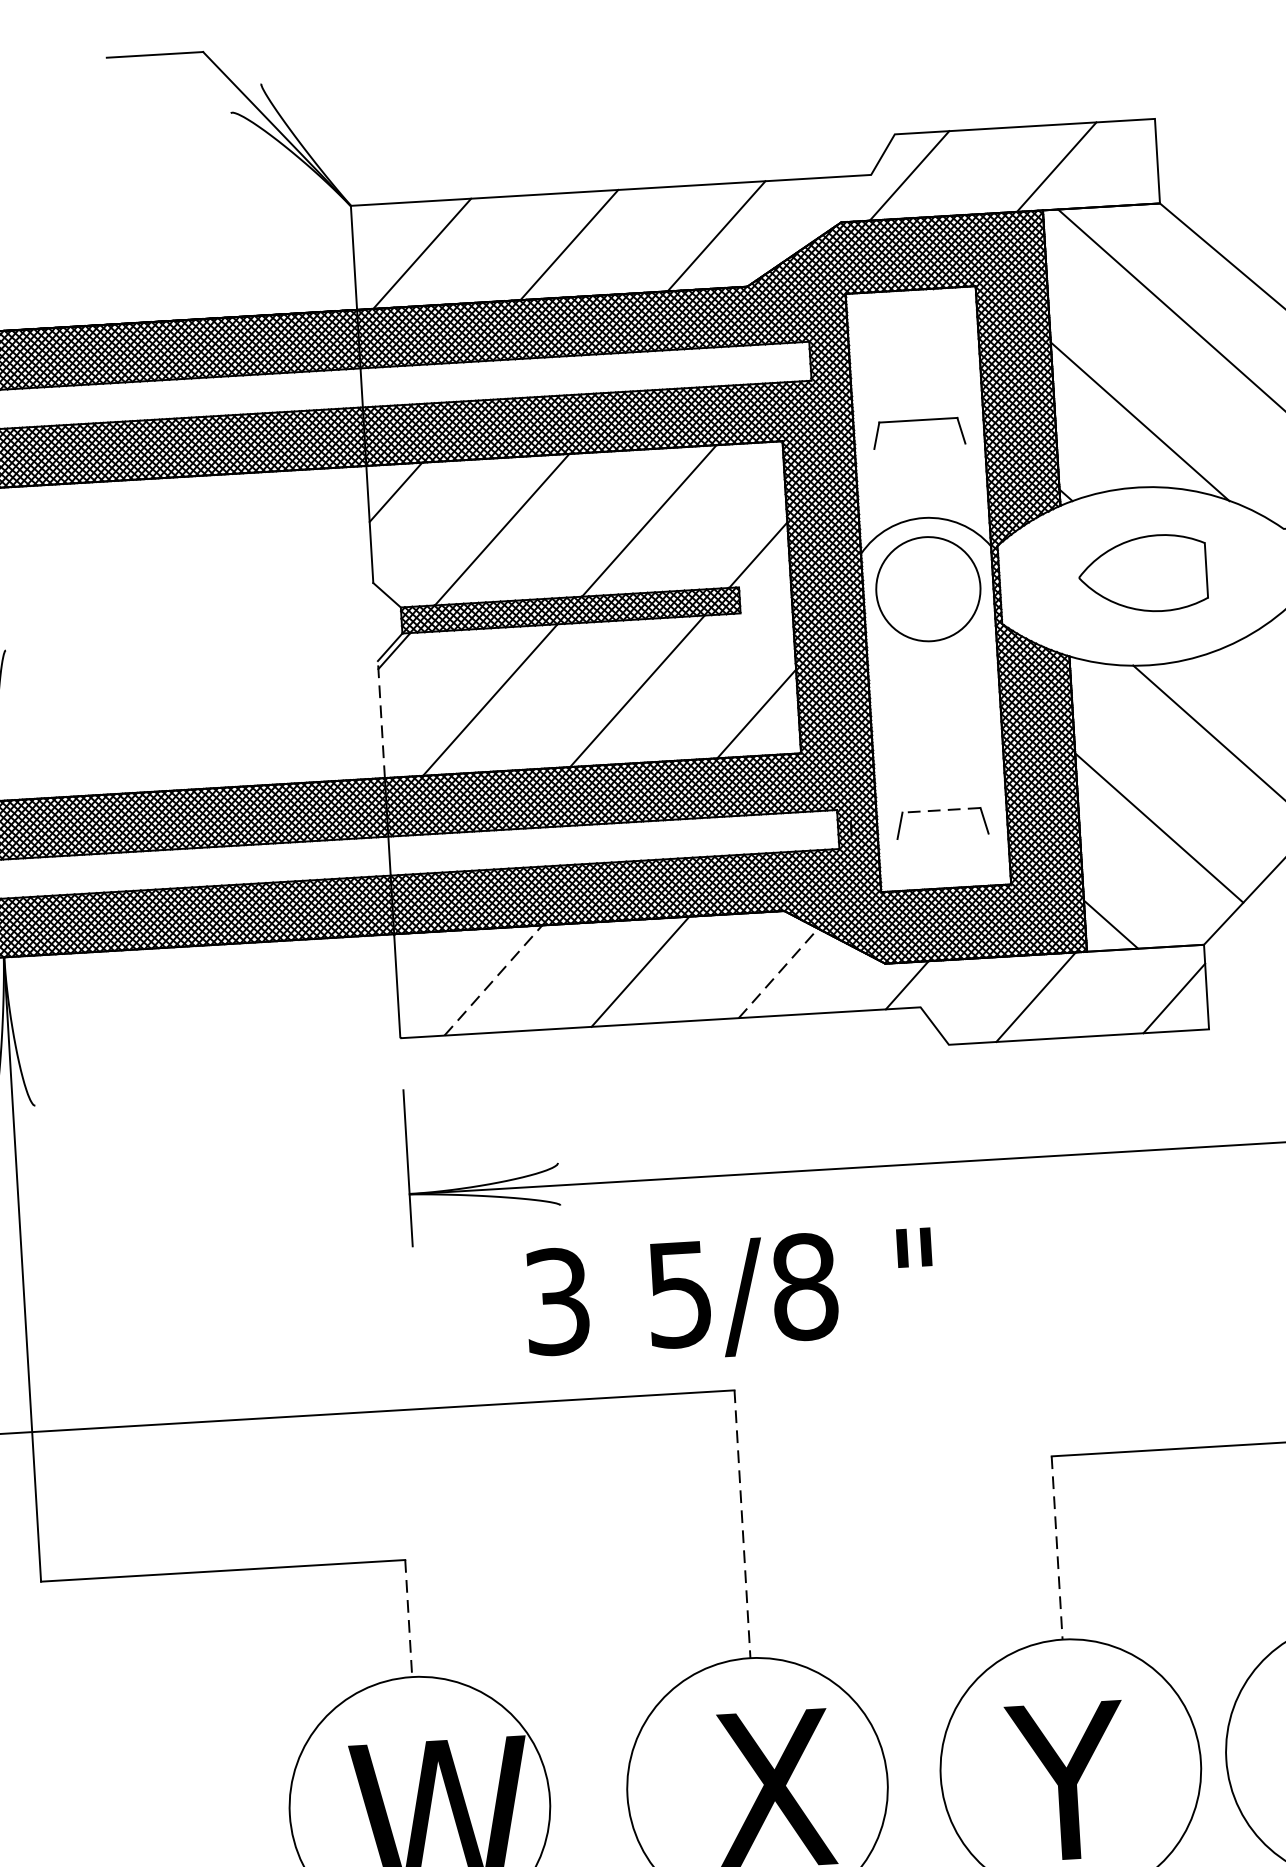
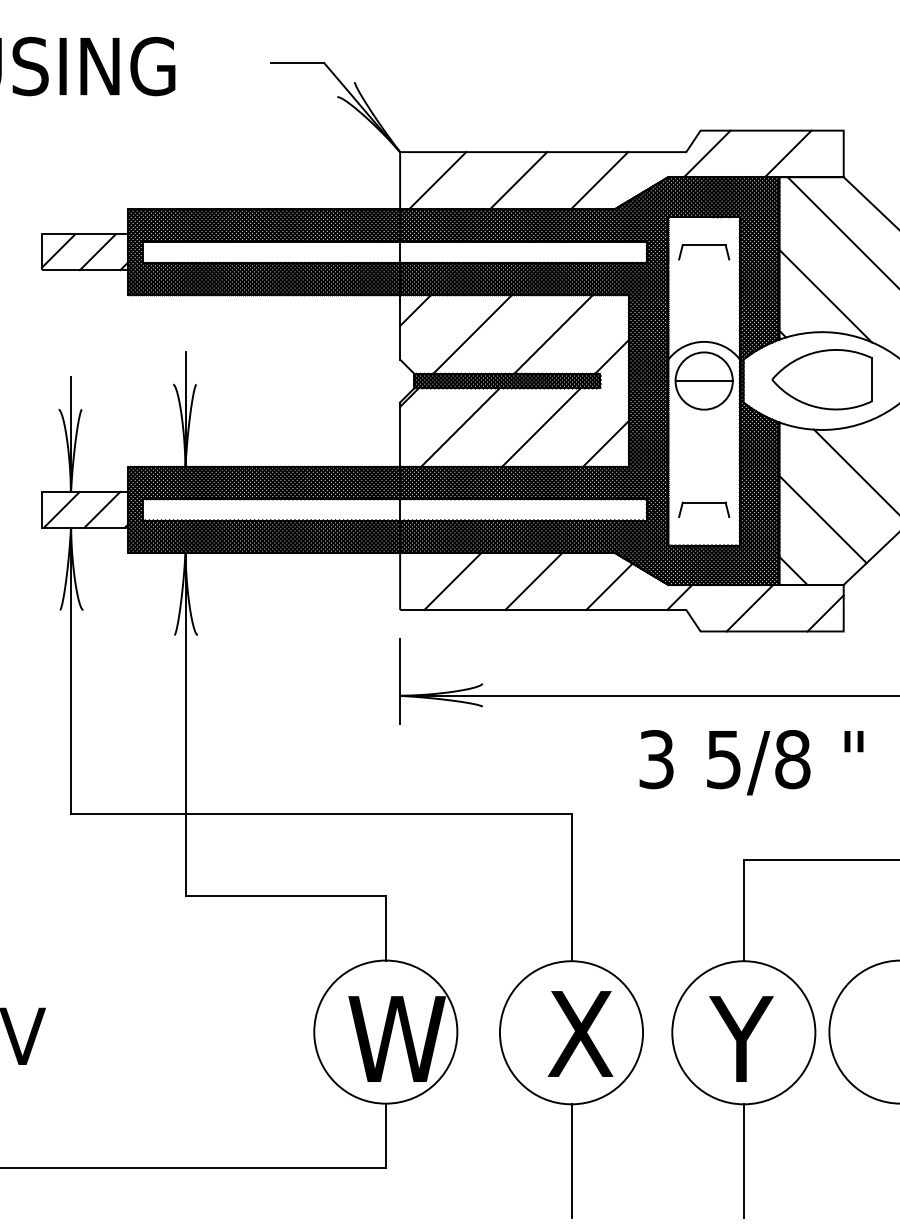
part: (918, 420) -> (704, 245), moved
part: (1141, 573) -> (821, 379), size x1.43
line: (927, 590) -> (703, 381), added
line: (382, 719) -> (400, 434), dashed -> solid
line: (940, 810) -> (703, 502), dashed -> solid
line: (778, 972) -> (609, 586), dashed -> solid
line: (494, 980) -> (453, 581), dashed -> solid
text: (730, 1296) -> (751, 762), moved
line: (741, 1524) -> (571, 887), dashed -> solid
line: (1057, 1549) -> (743, 911), dashed -> solid
line: (408, 1618) -> (385, 928), dashed -> solid

